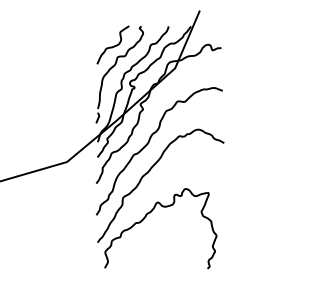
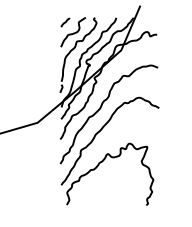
line: (103, 32) -> (65, 22), added

